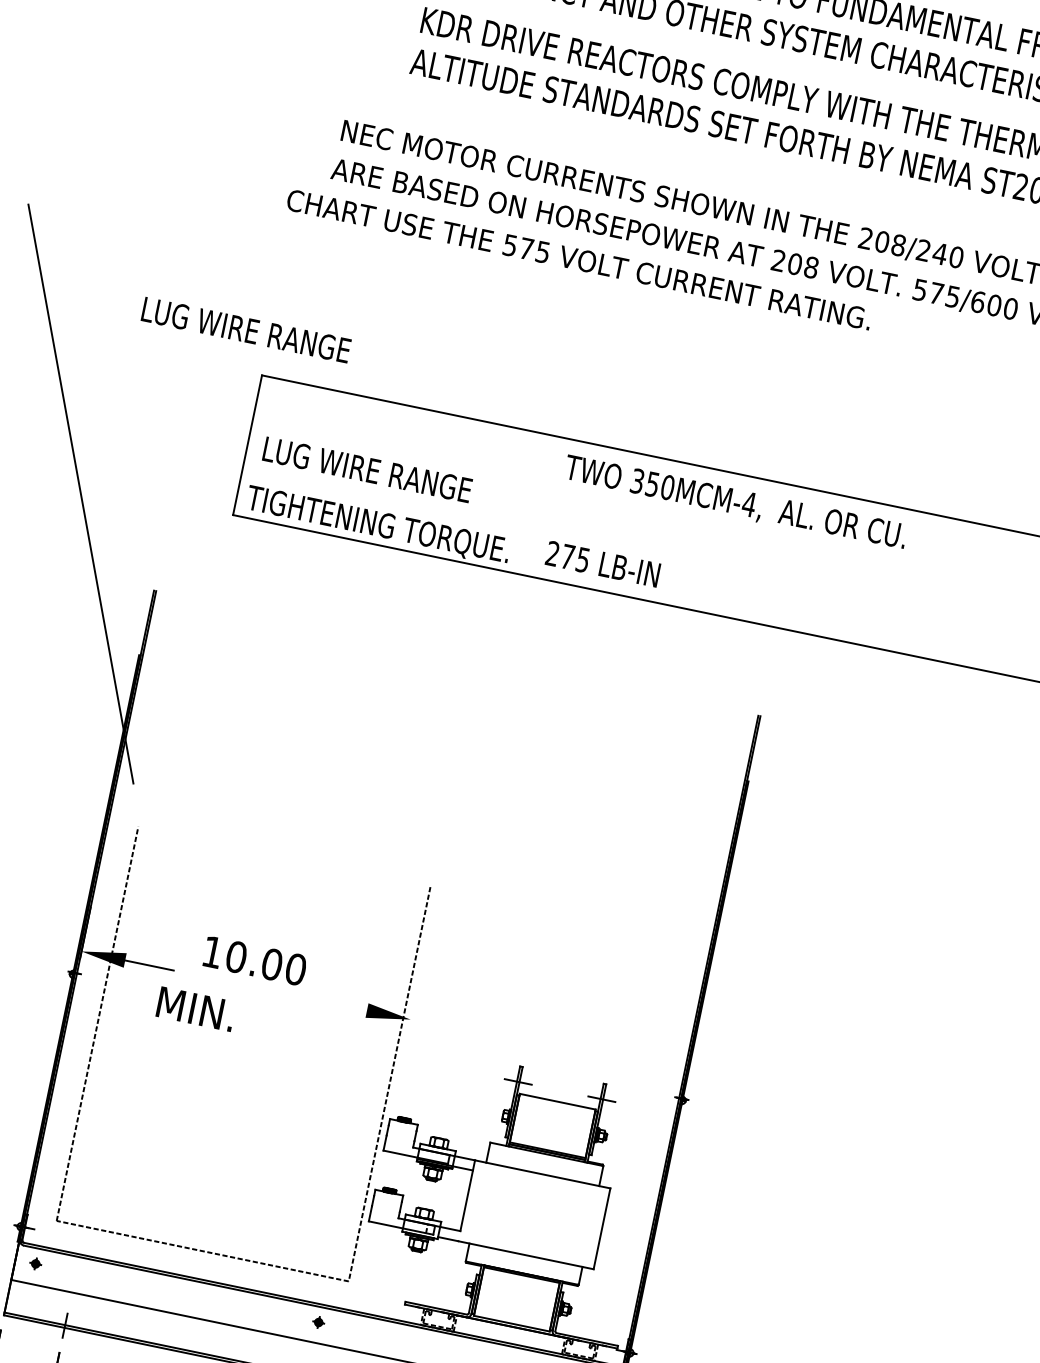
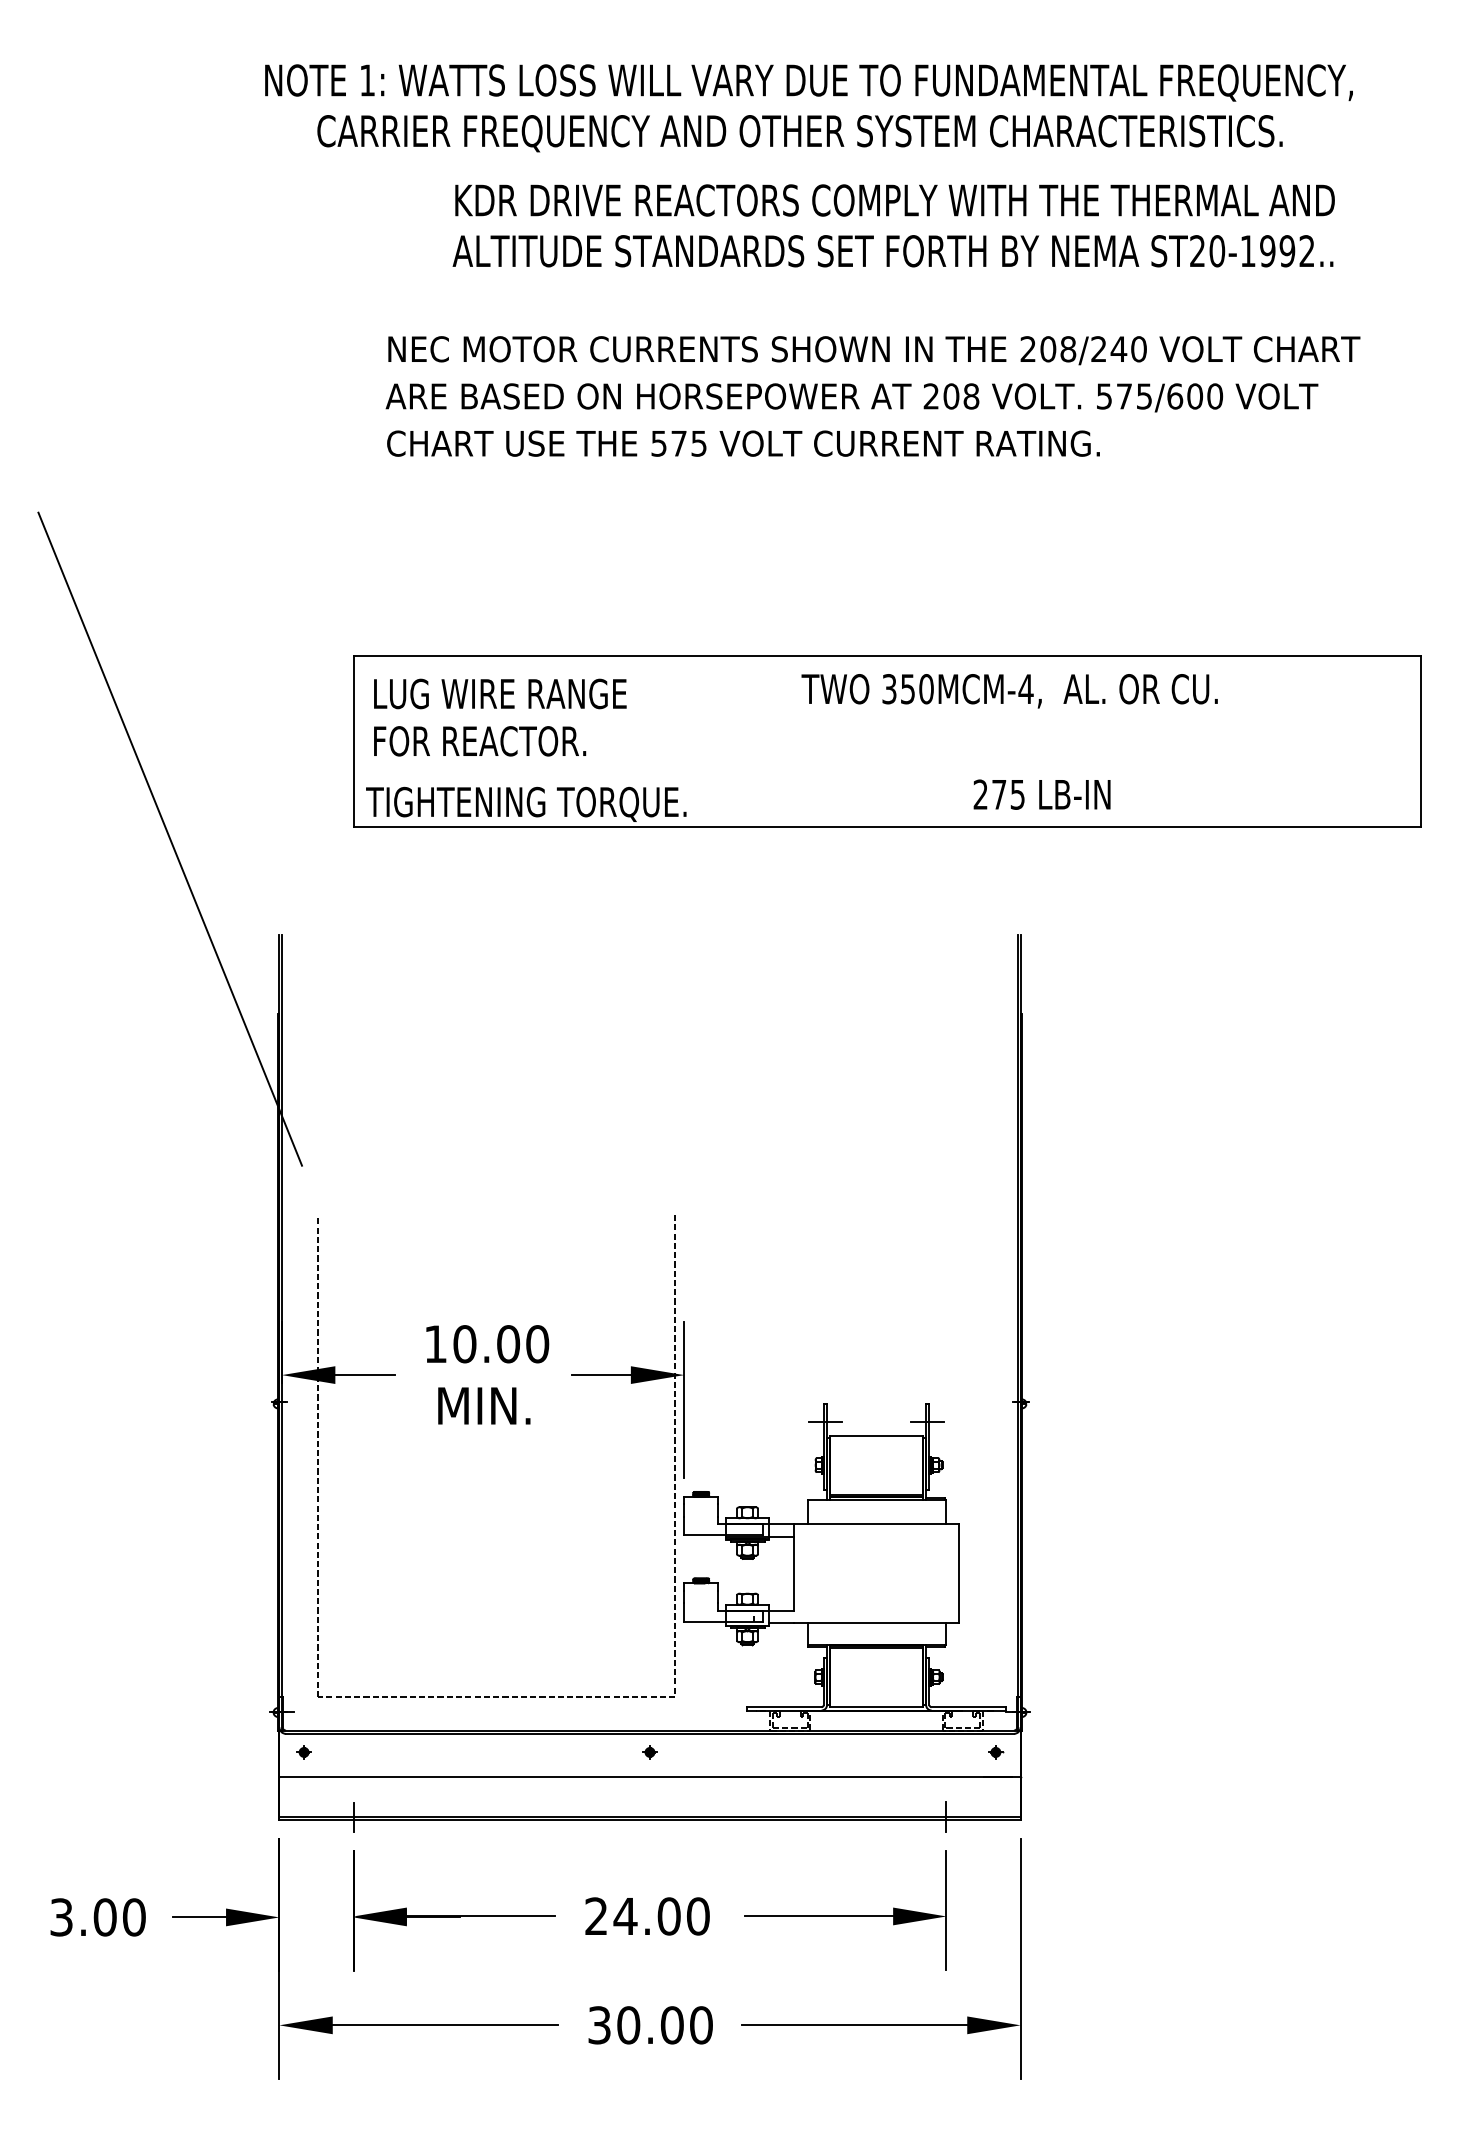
text: (579, 259) -> (743, 443), moved
text: (246, 329) -> (500, 693), moved
text: (368, 470) -> (501, 741), LUG WIRE RANGE -> FOR REACTOR.
text: (735, 503) -> (1009, 691), moved
text: (602, 563) -> (1041, 794), moved
line: (342, 1005) -> (600, 1375), added
text: (196, 1008) -> (484, 1405), moved
line: (406, 1039) -> (684, 1399), added

